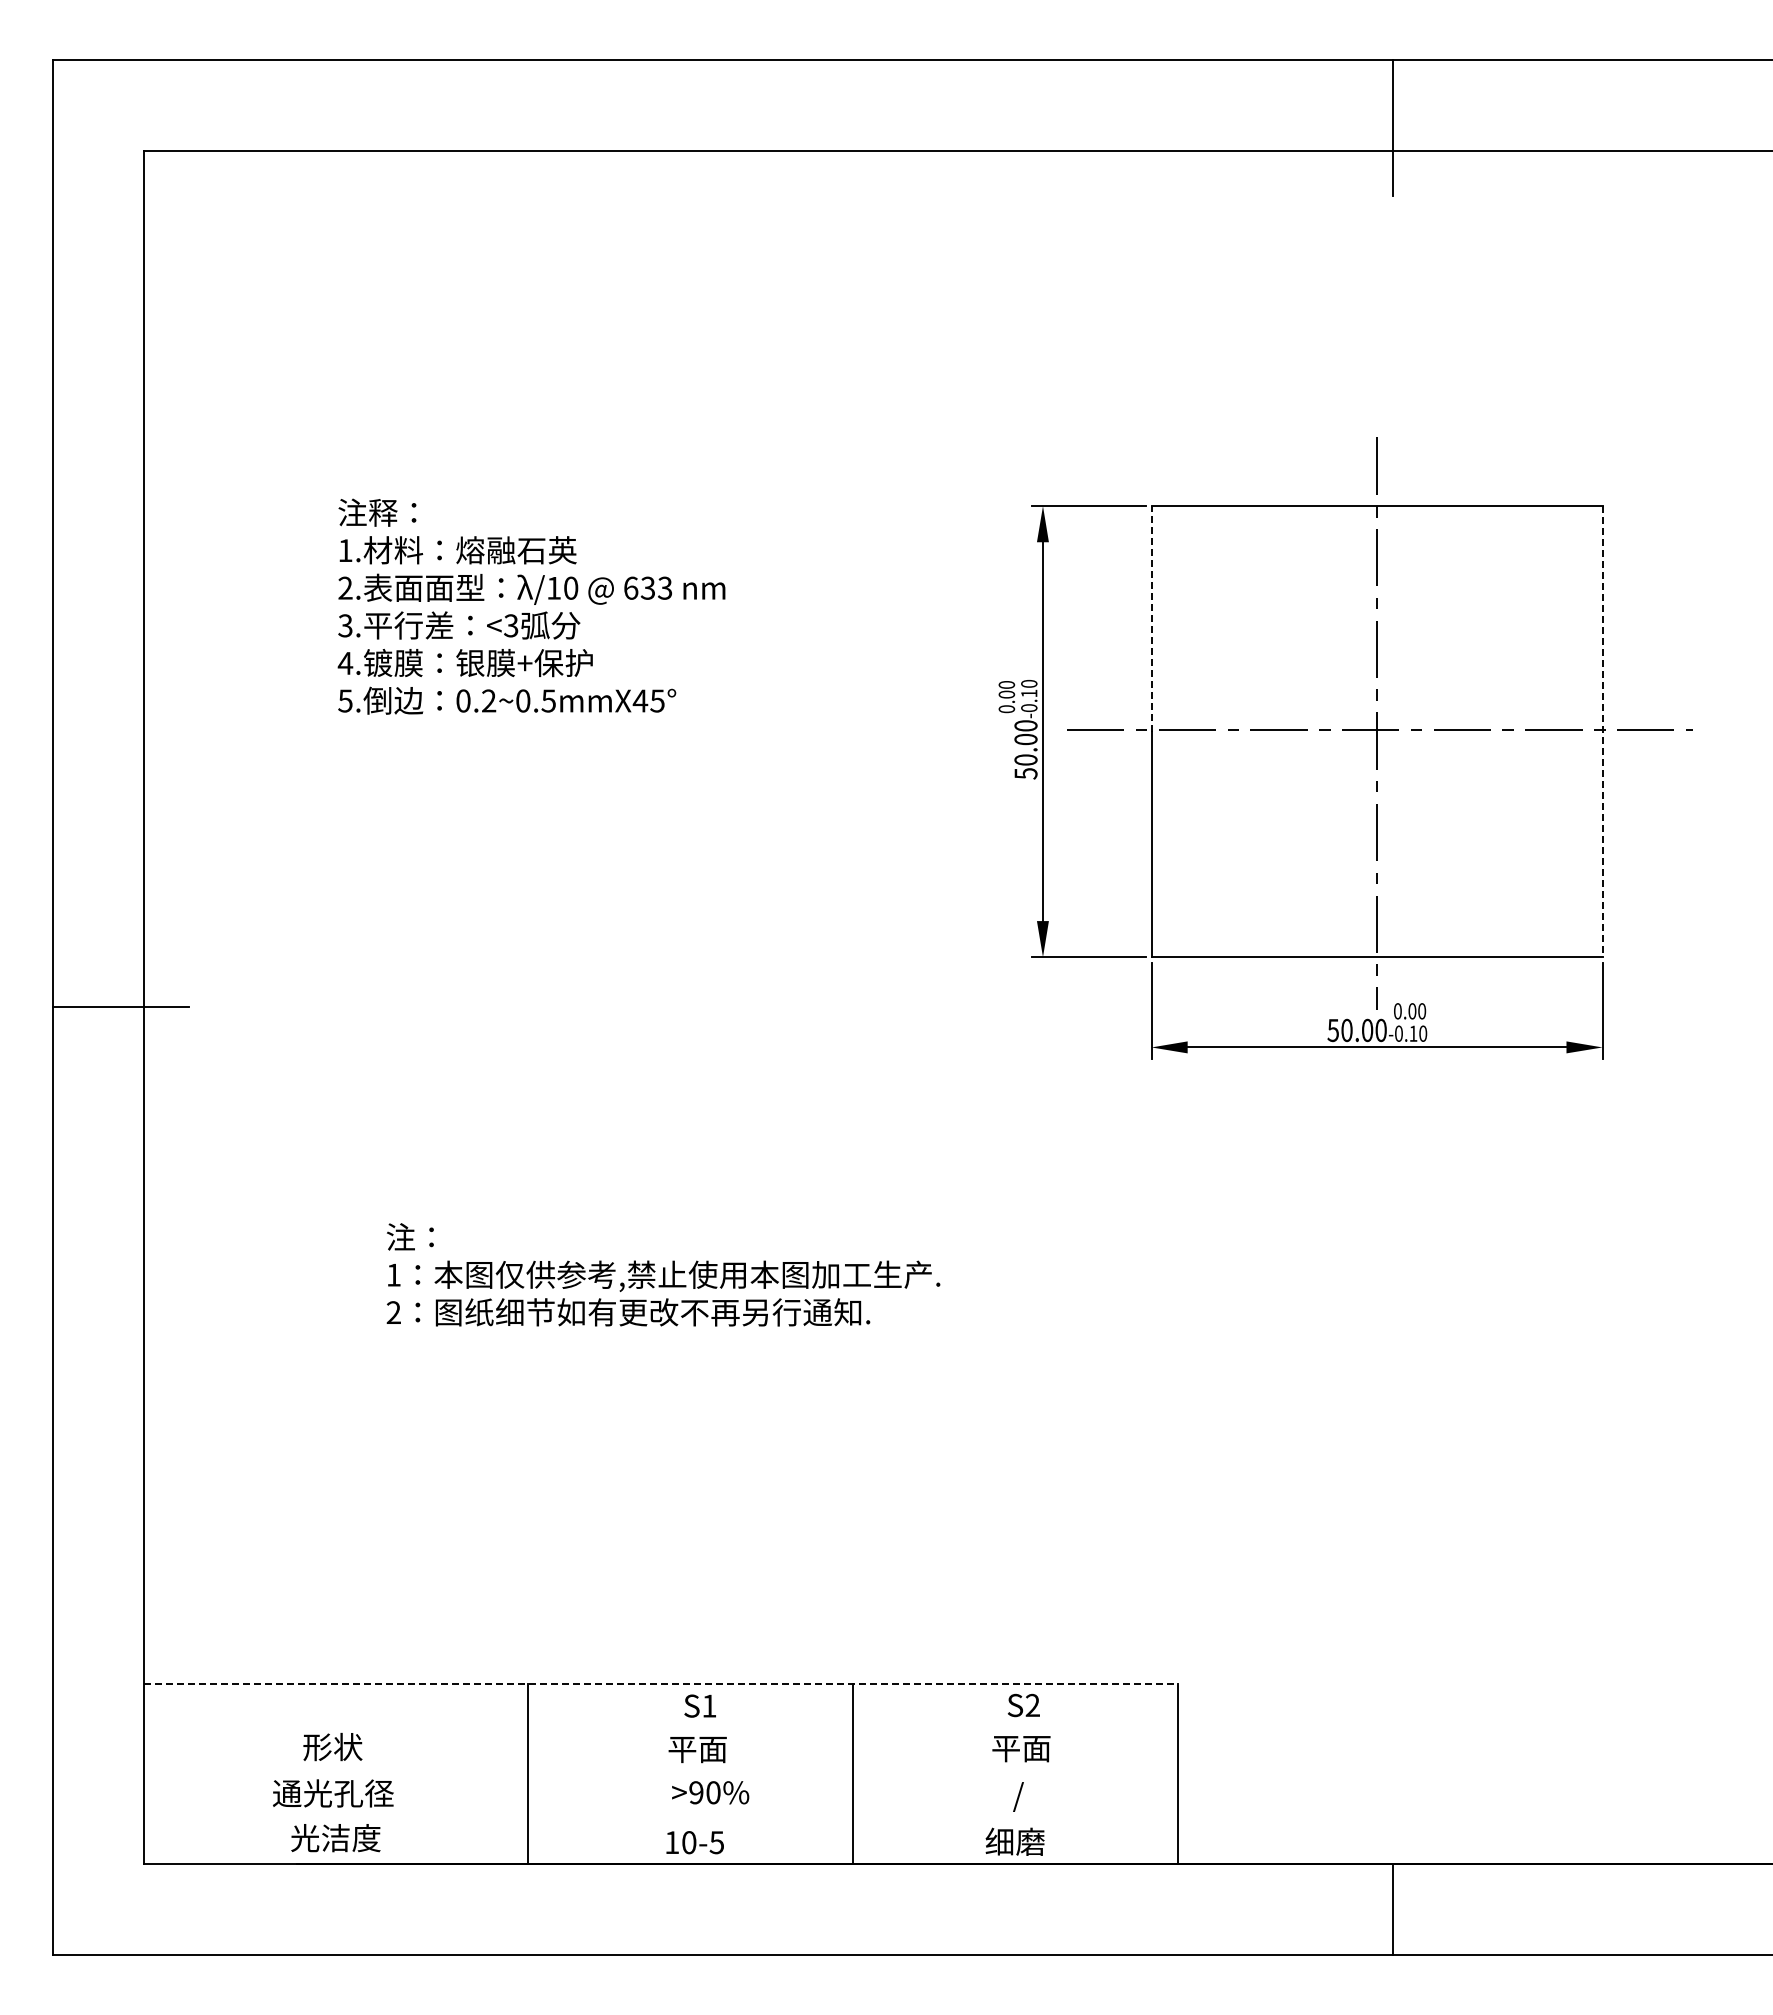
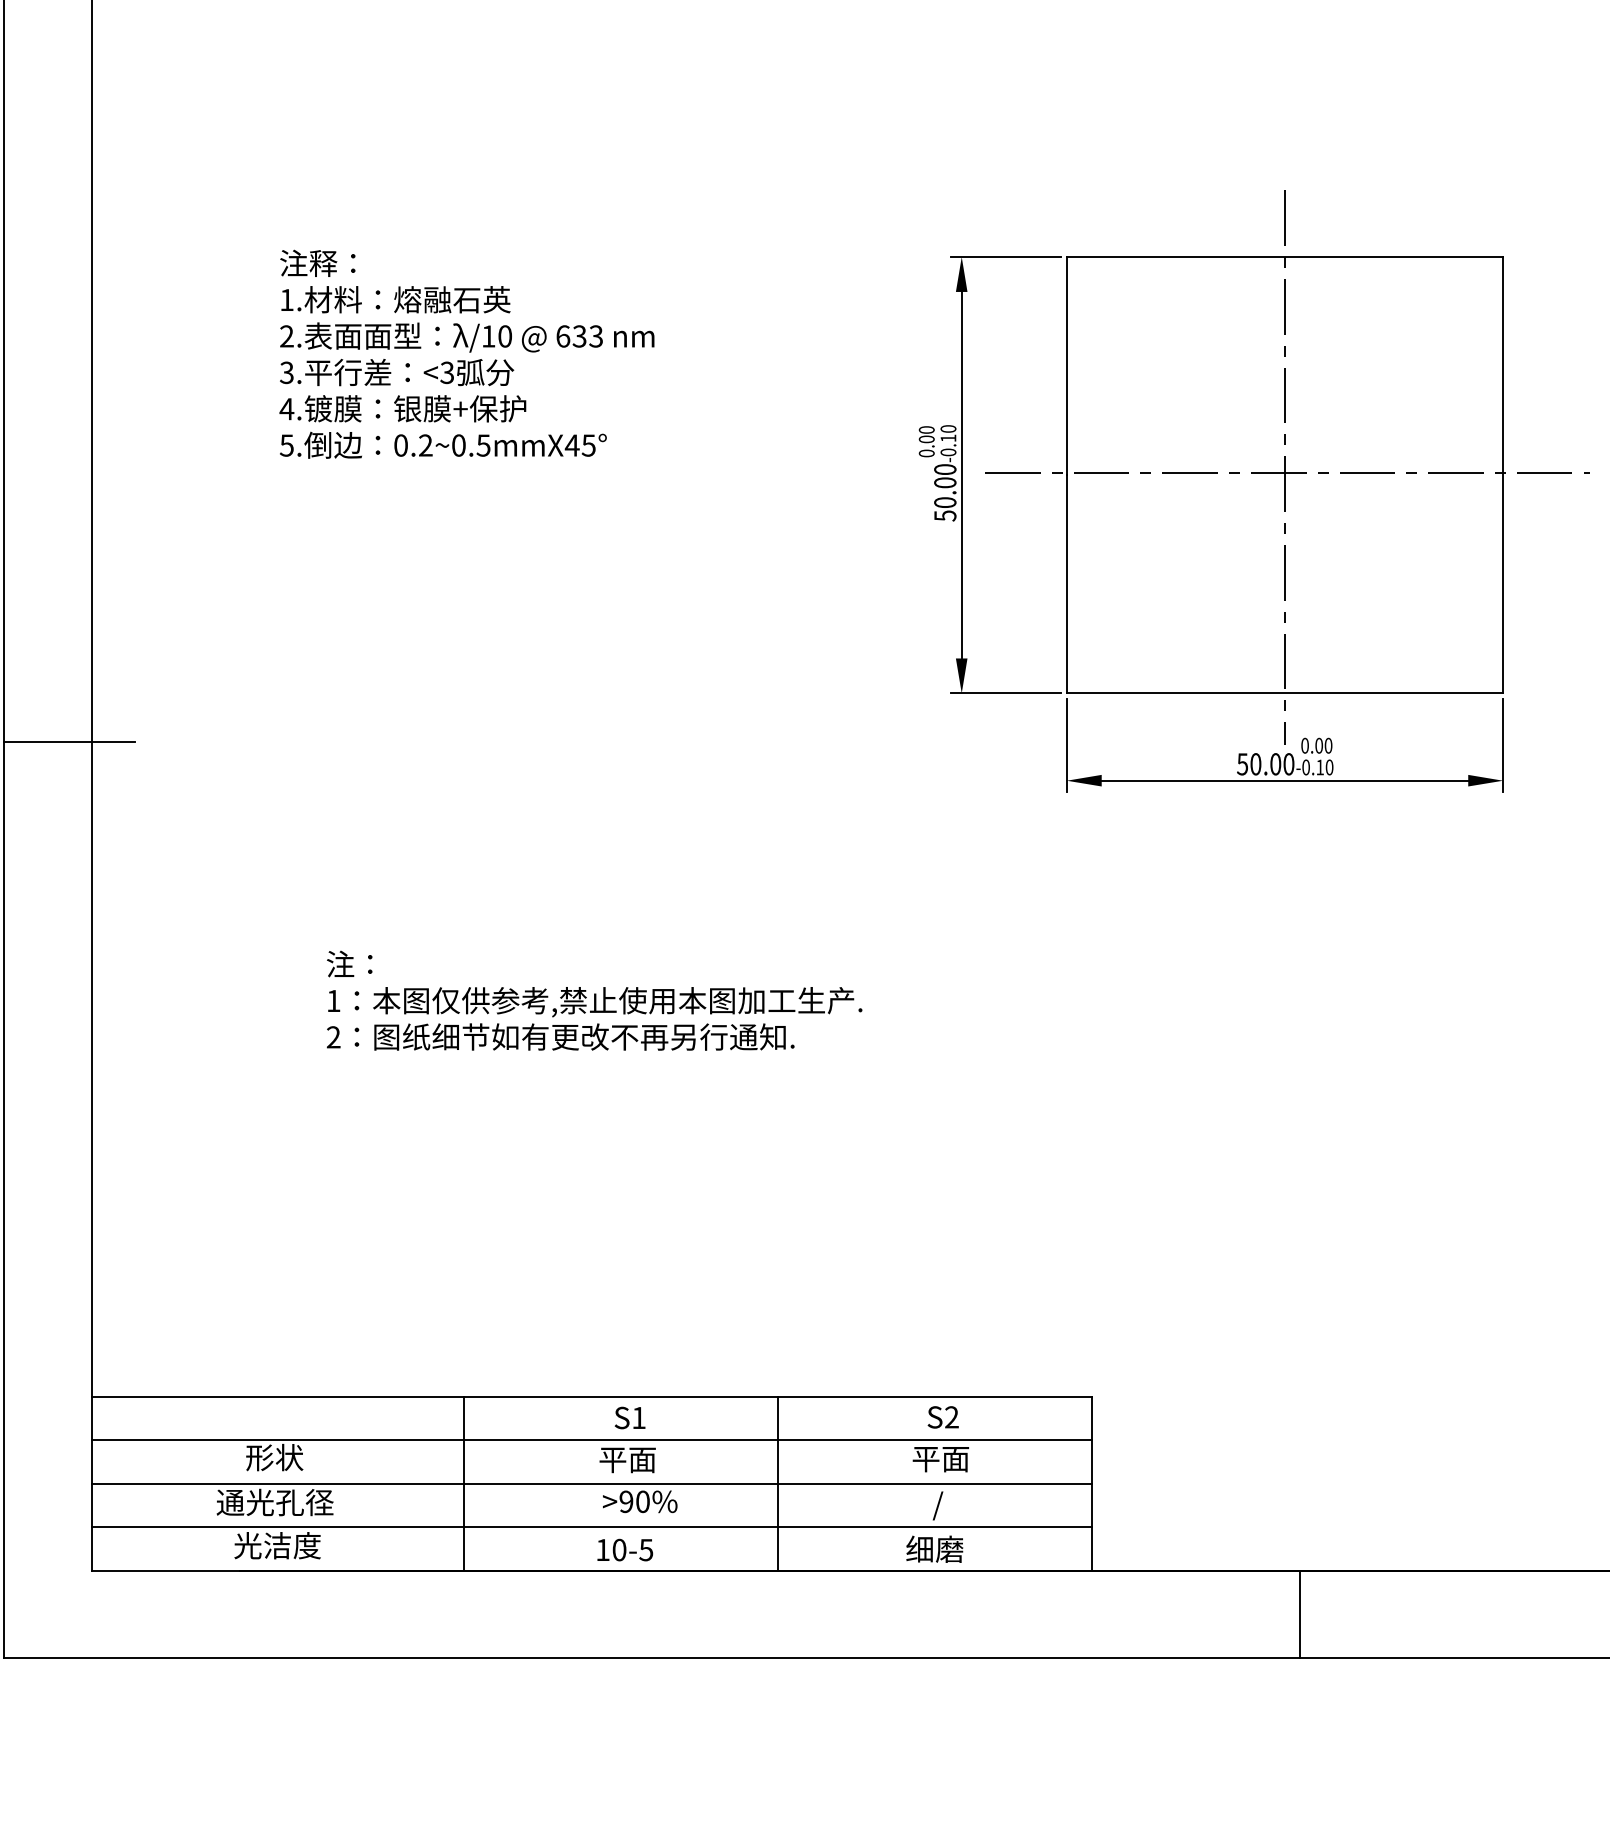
line: (1151, 618) -> (1066, 365), dashed -> solid
line: (1602, 732) -> (1503, 476), dashed -> solid
line: (661, 1683) -> (592, 1396), dashed -> solid
line: (660, 1729) -> (591, 1440), added
line: (660, 1774) -> (591, 1484), added
line: (660, 1819) -> (591, 1527), added

